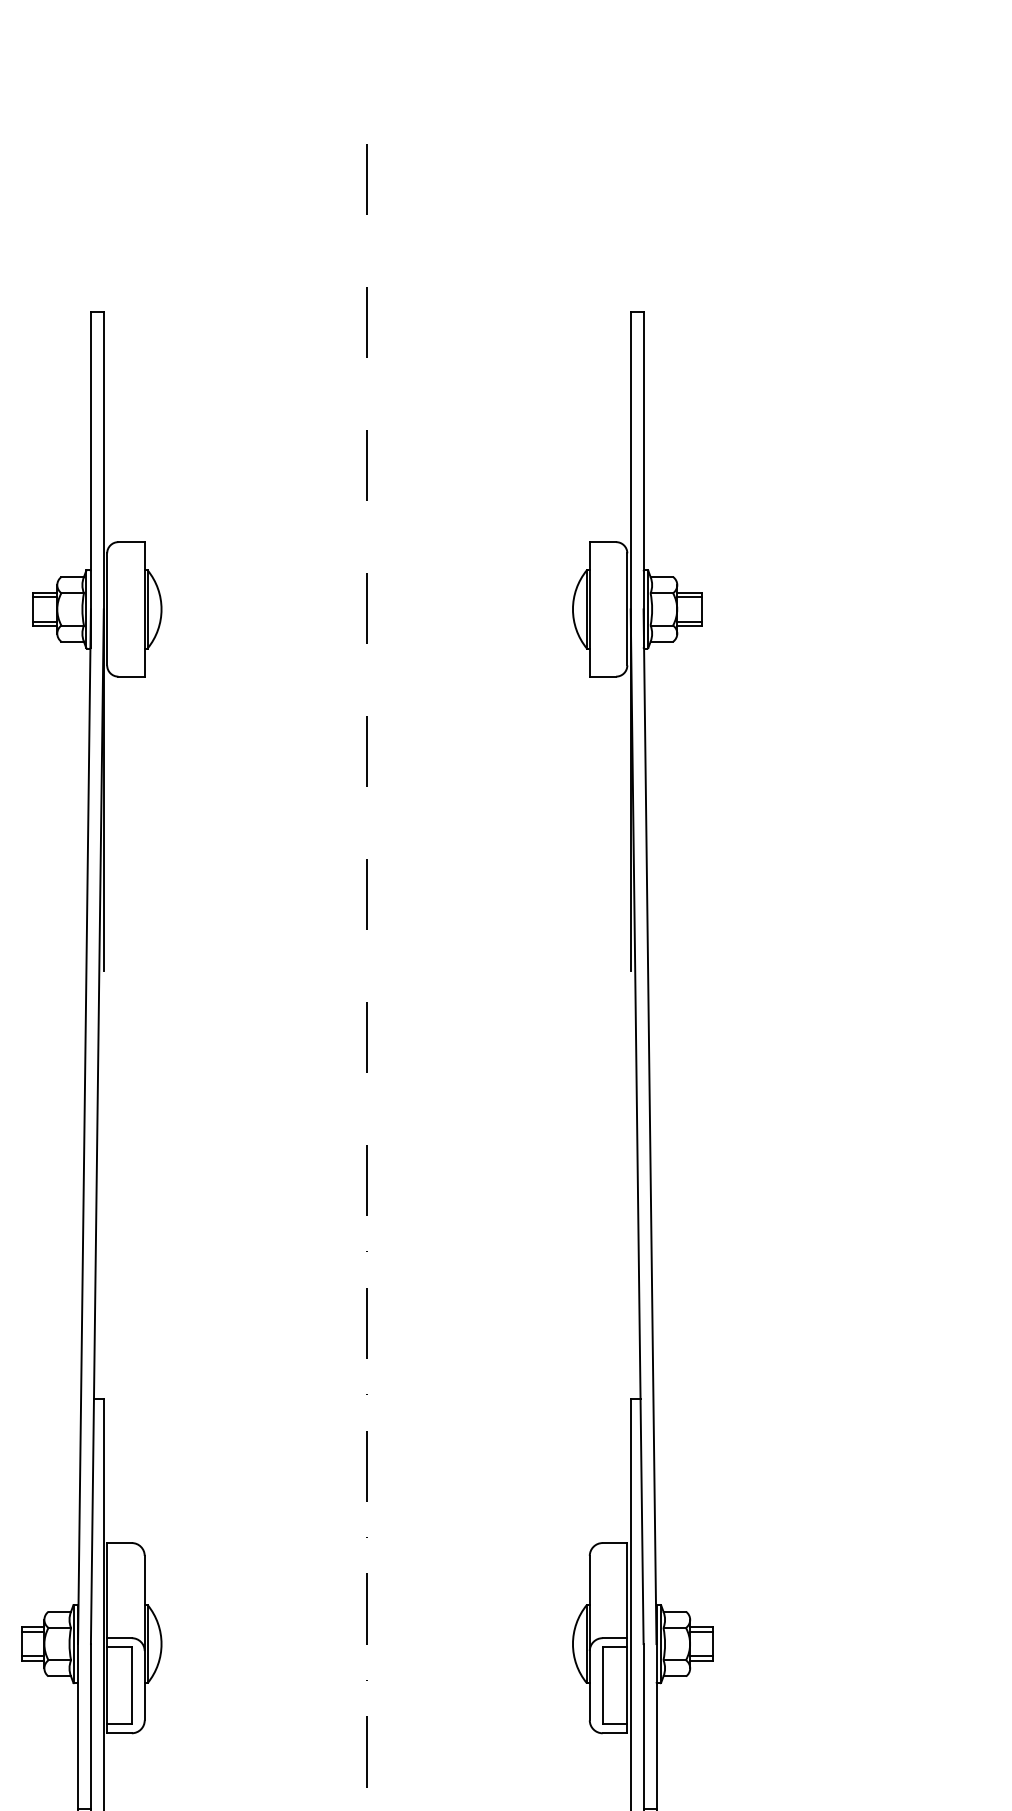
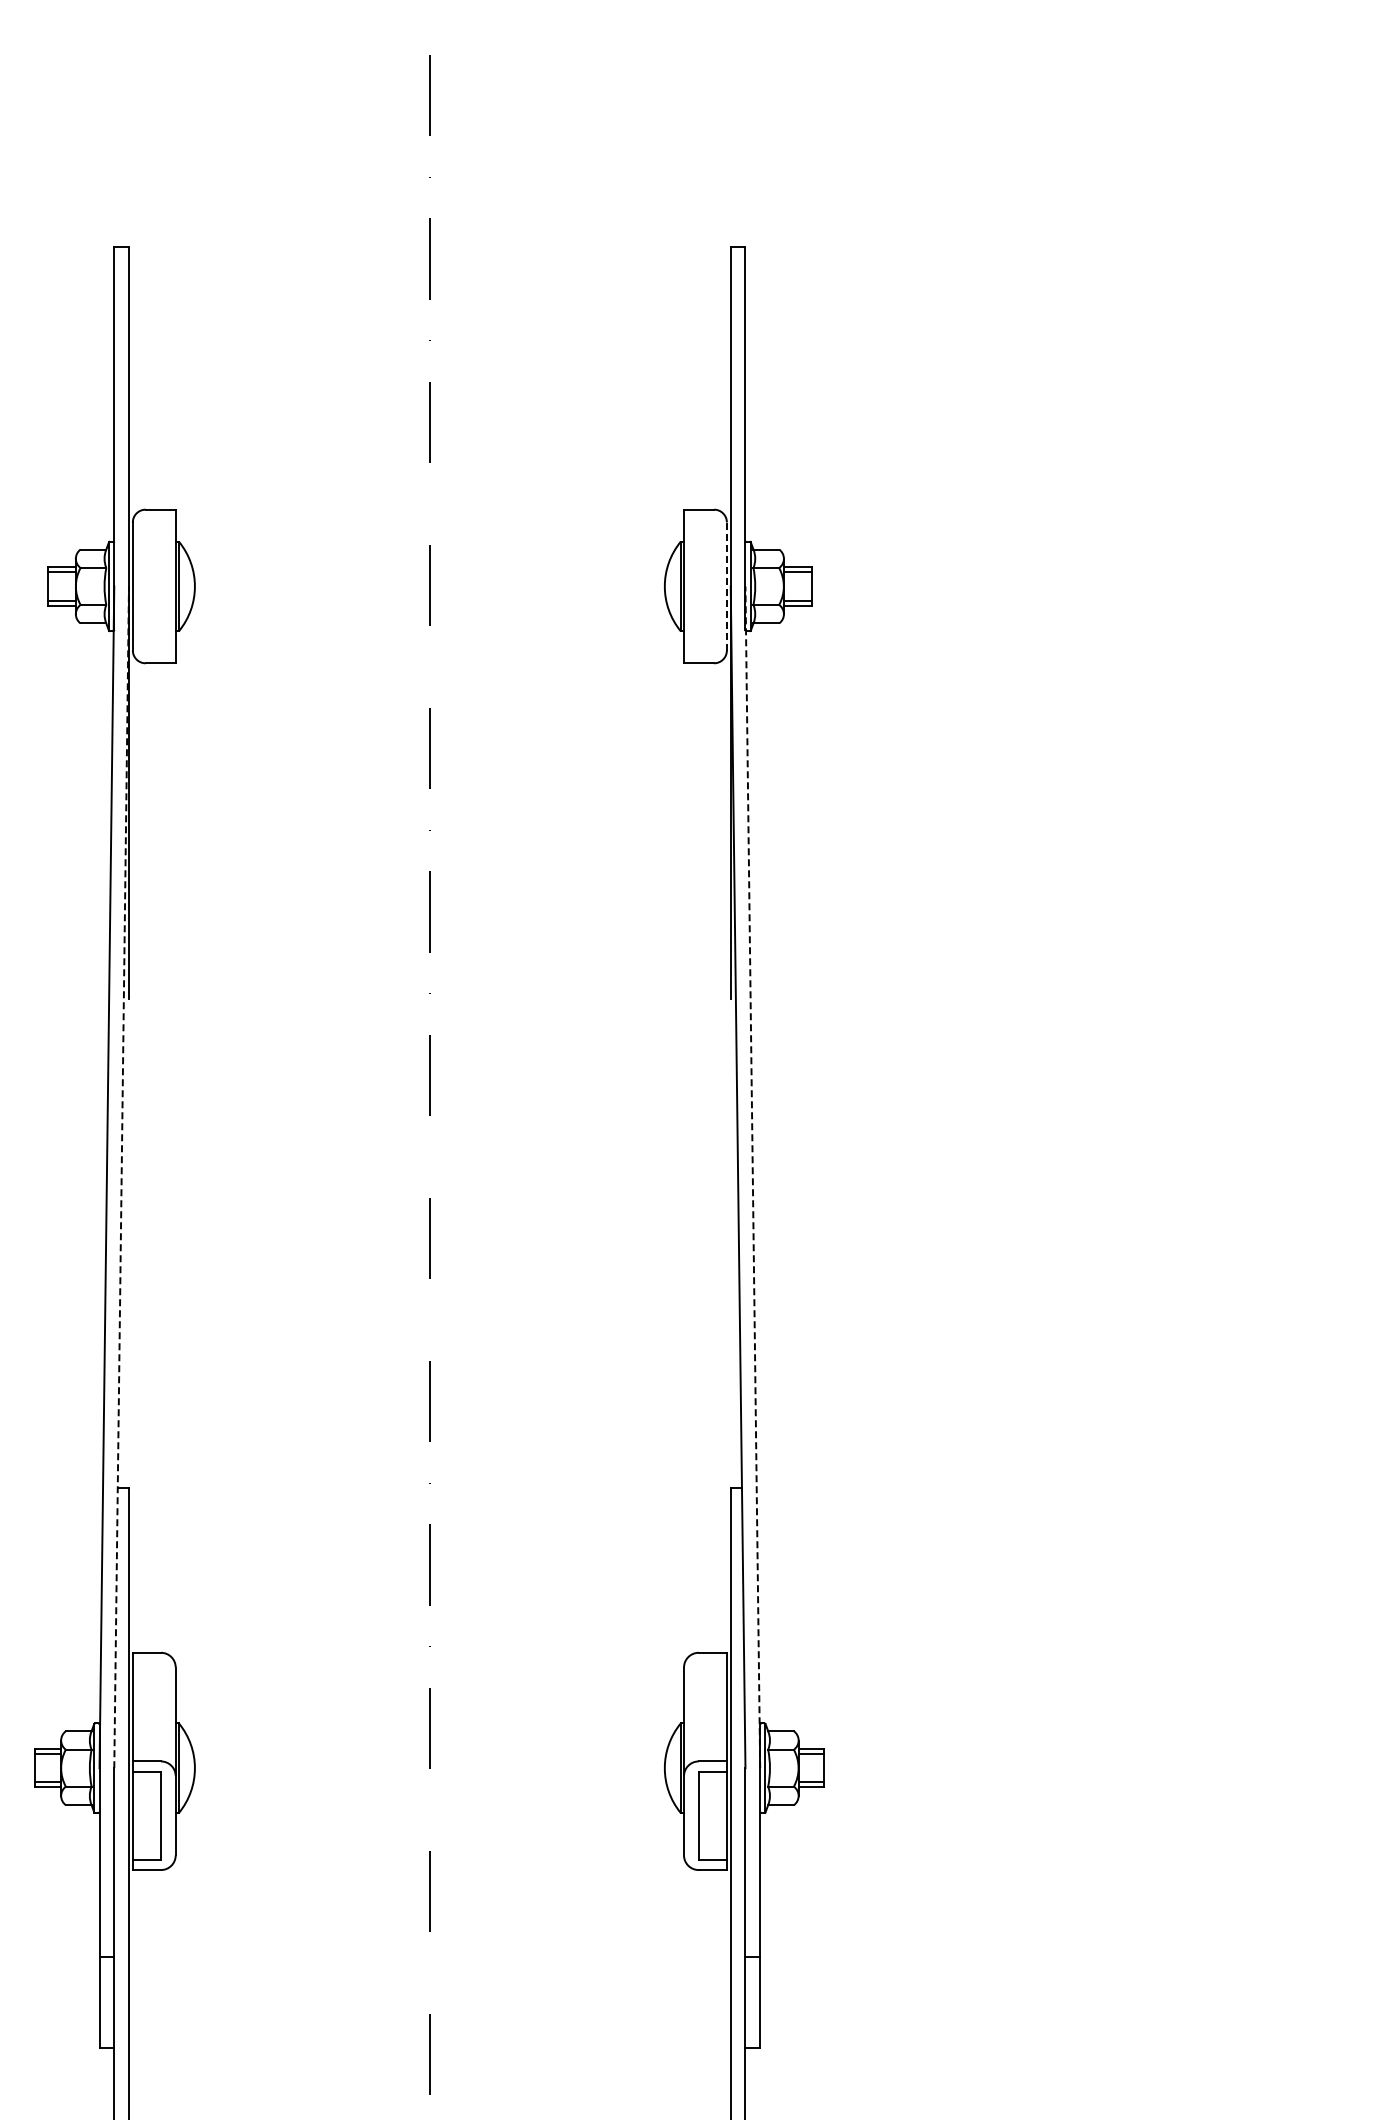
line: (626, 609) -> (726, 586), solid -> dashed
line: (97, 1126) -> (121, 1177), solid -> dashed
line: (649, 1126) -> (752, 1177), solid -> dashed

